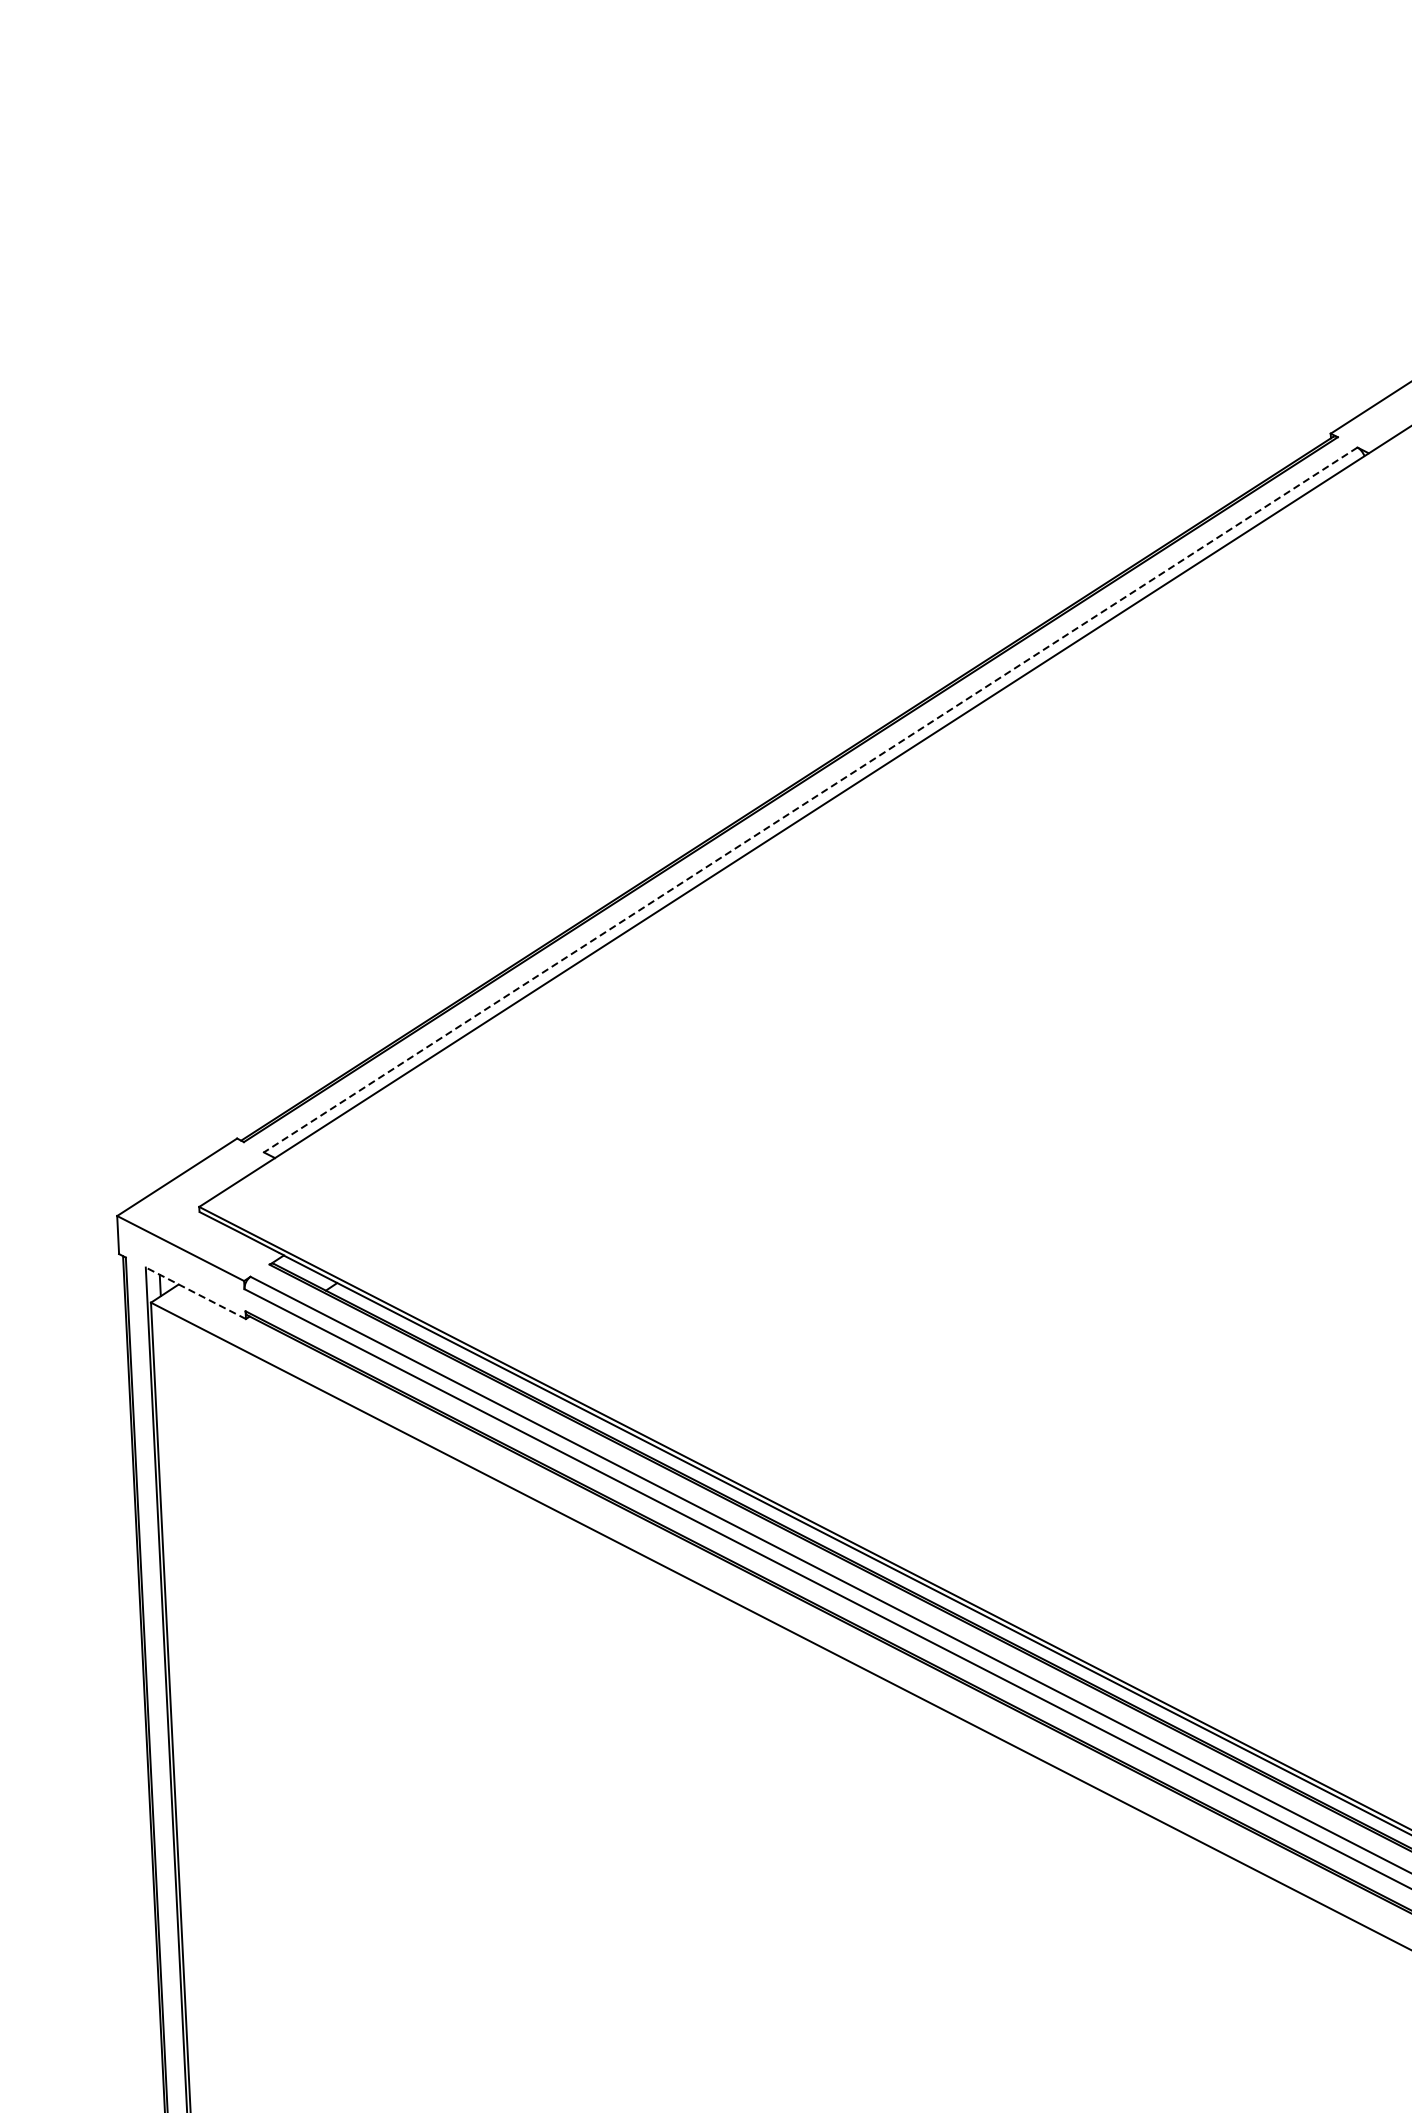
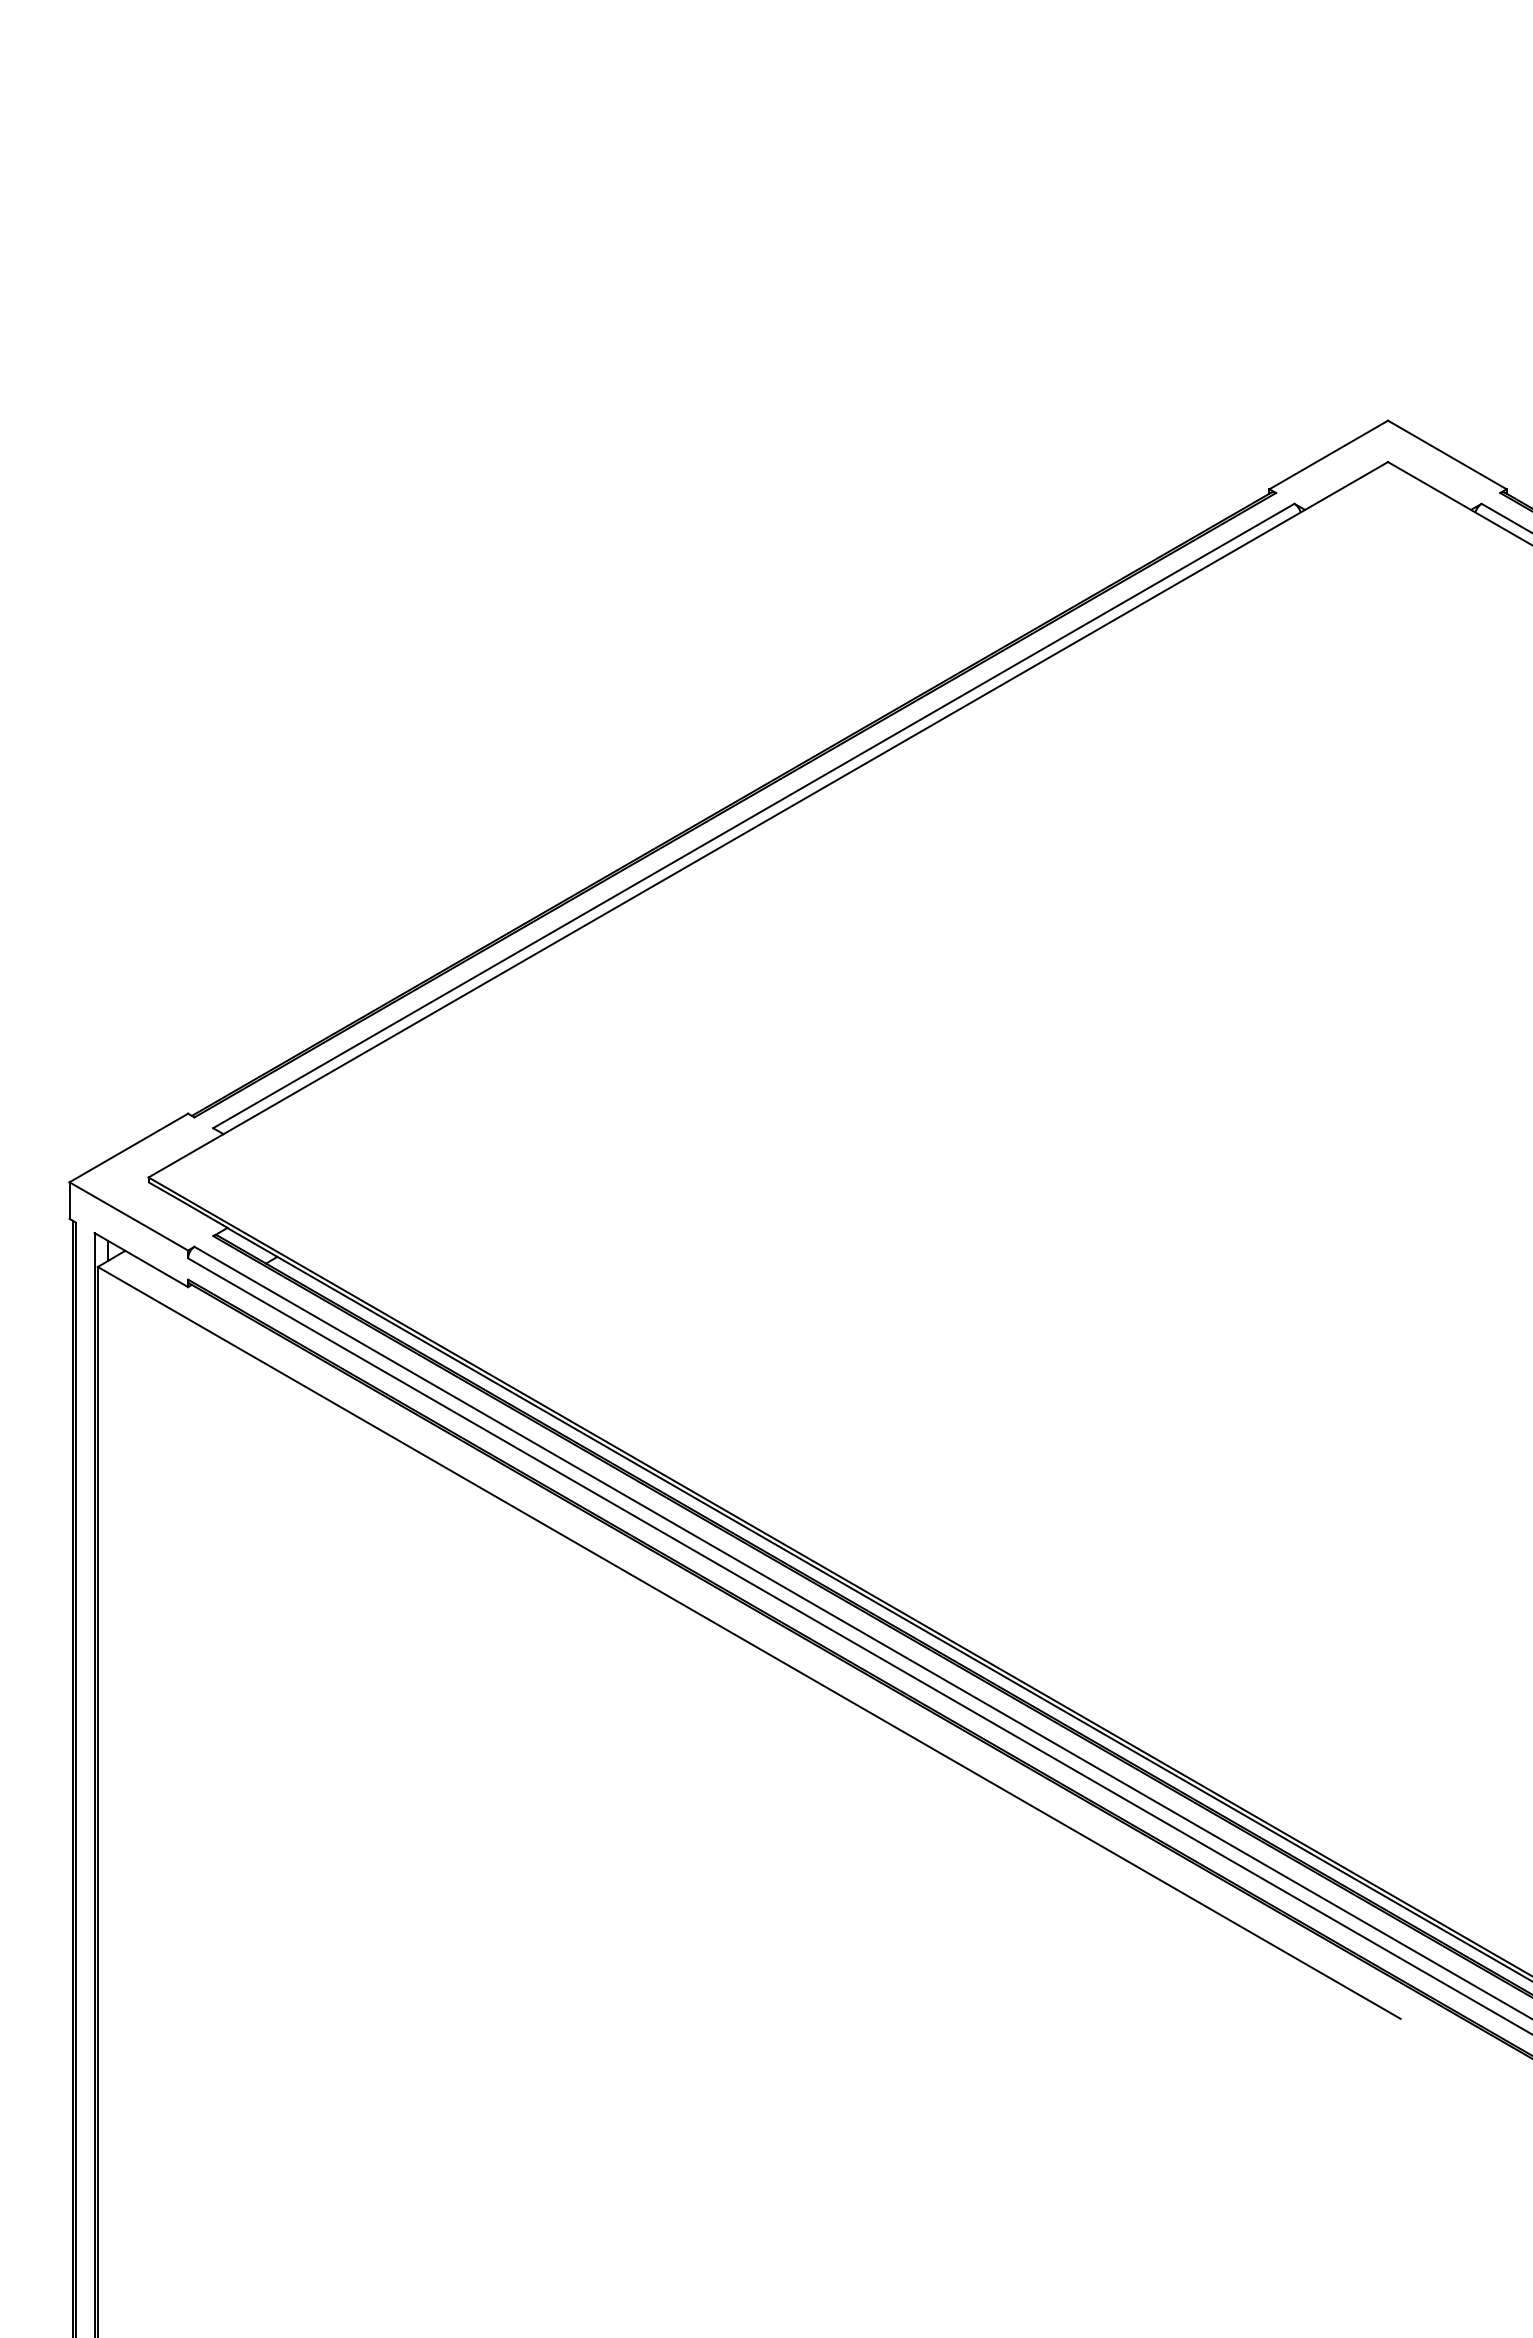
line: (810, 800) -> (753, 816), dashed -> solid
line: (194, 1292) -> (140, 1259), dashed -> solid

